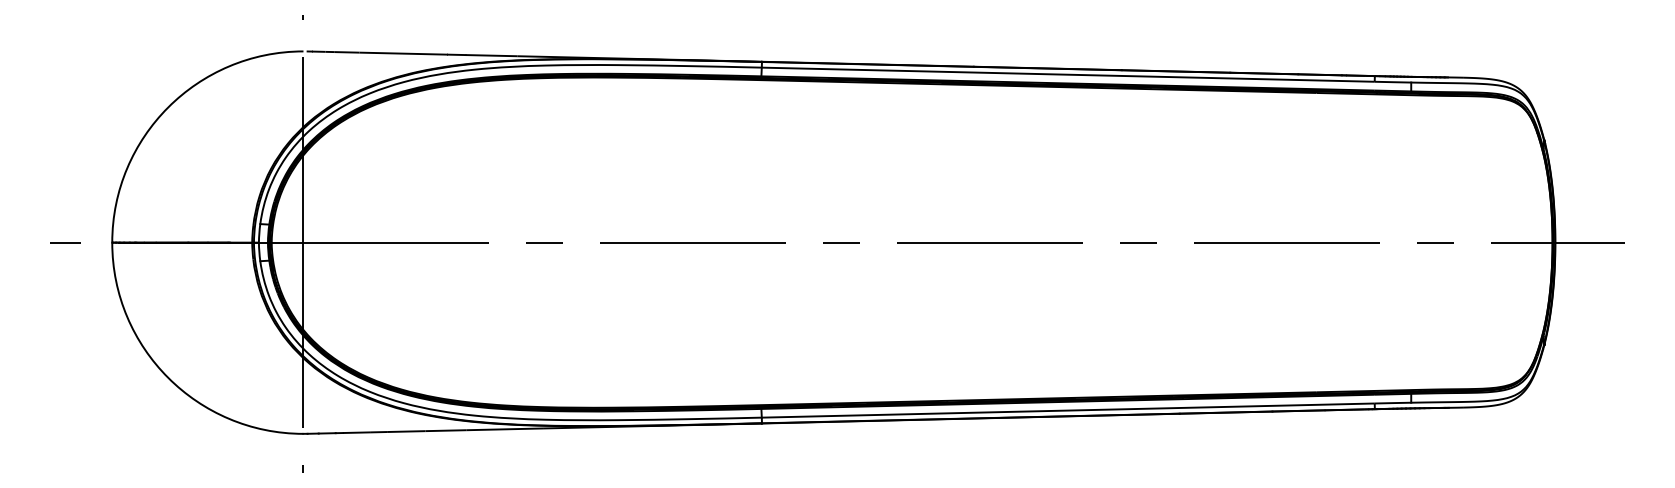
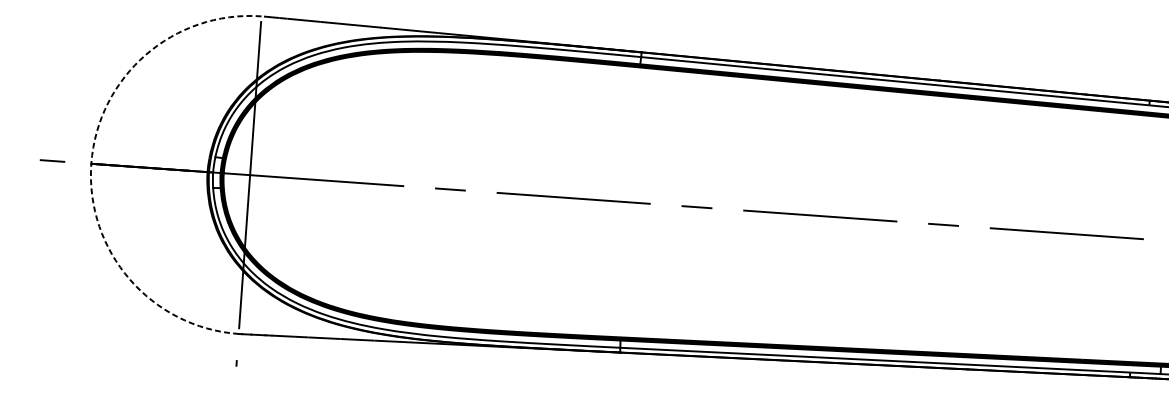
arc: (112, 242) -> (91, 163), solid -> dashed

